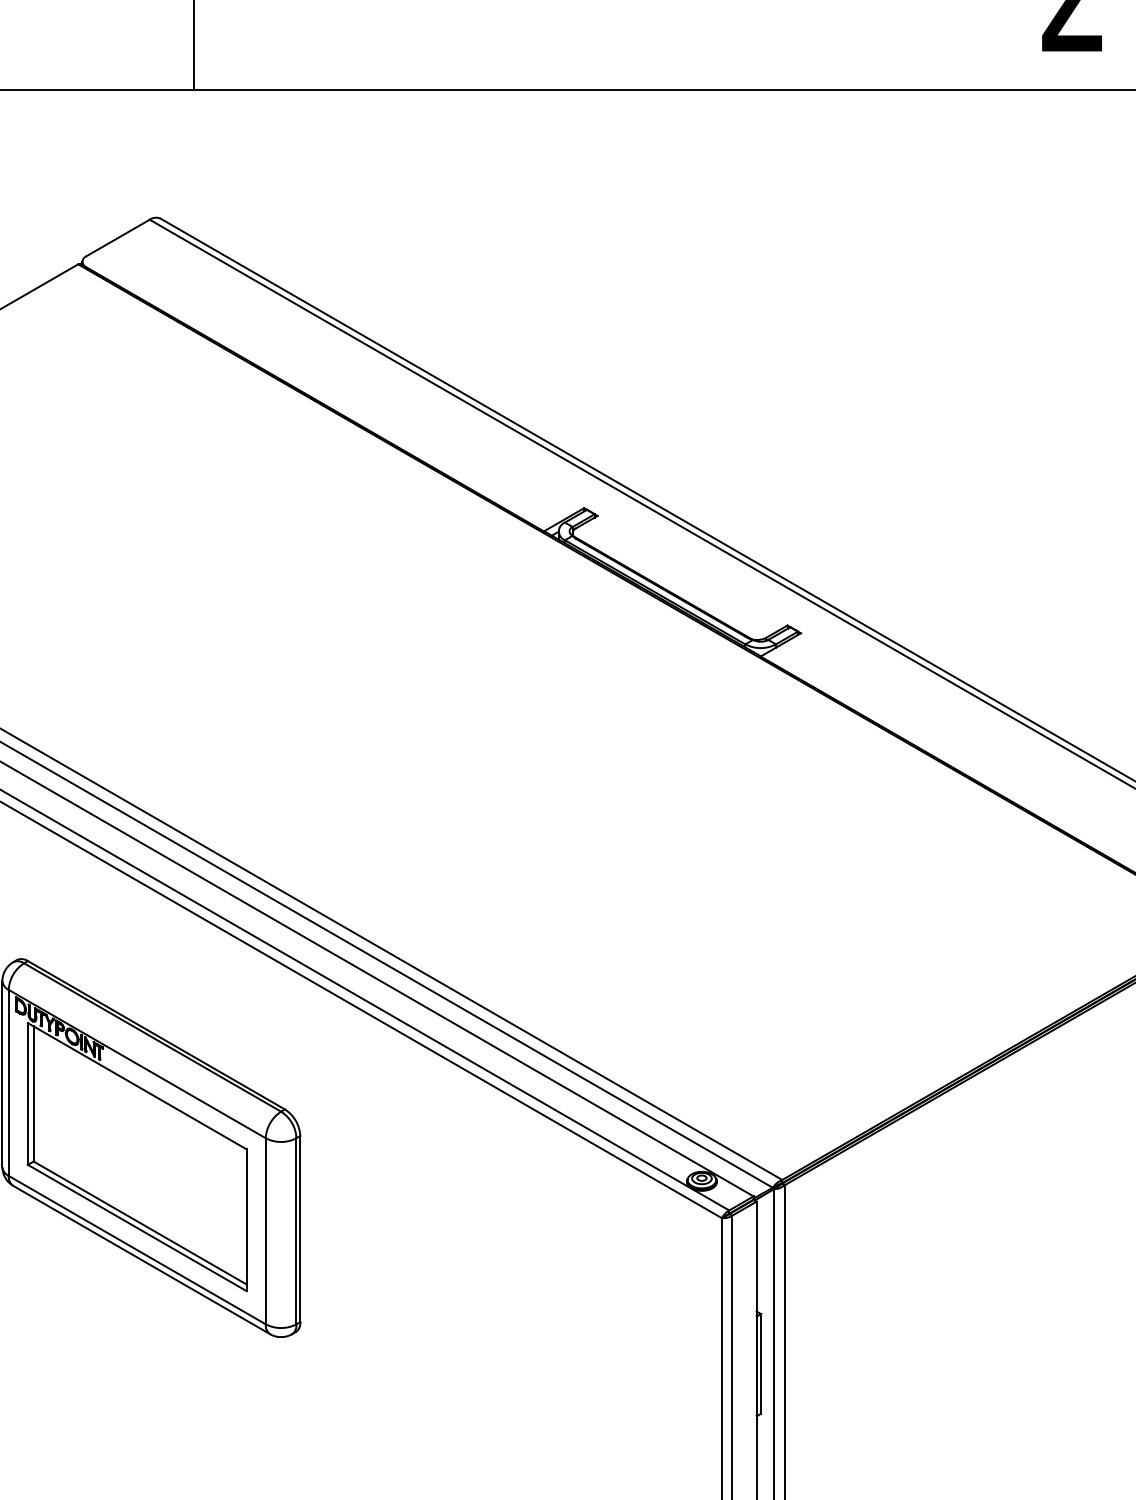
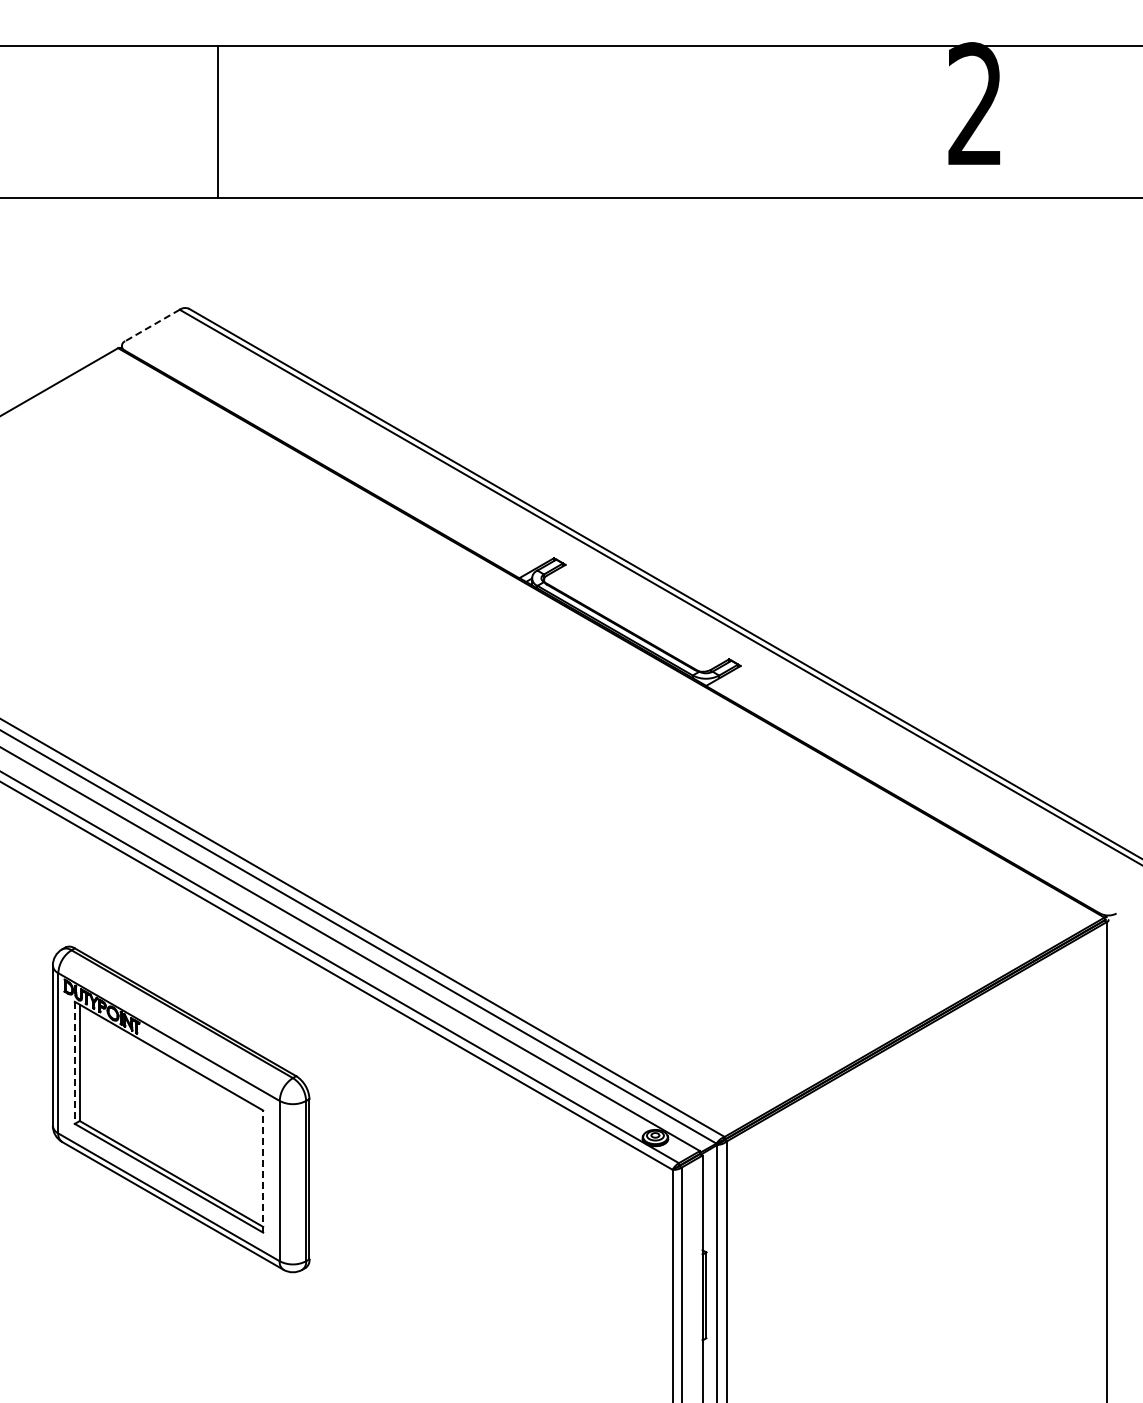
line: (118, 238) -> (152, 325), solid -> dashed
line: (27, 1094) -> (74, 1063), solid -> dashed
line: (246, 1220) -> (263, 1171), solid -> dashed

